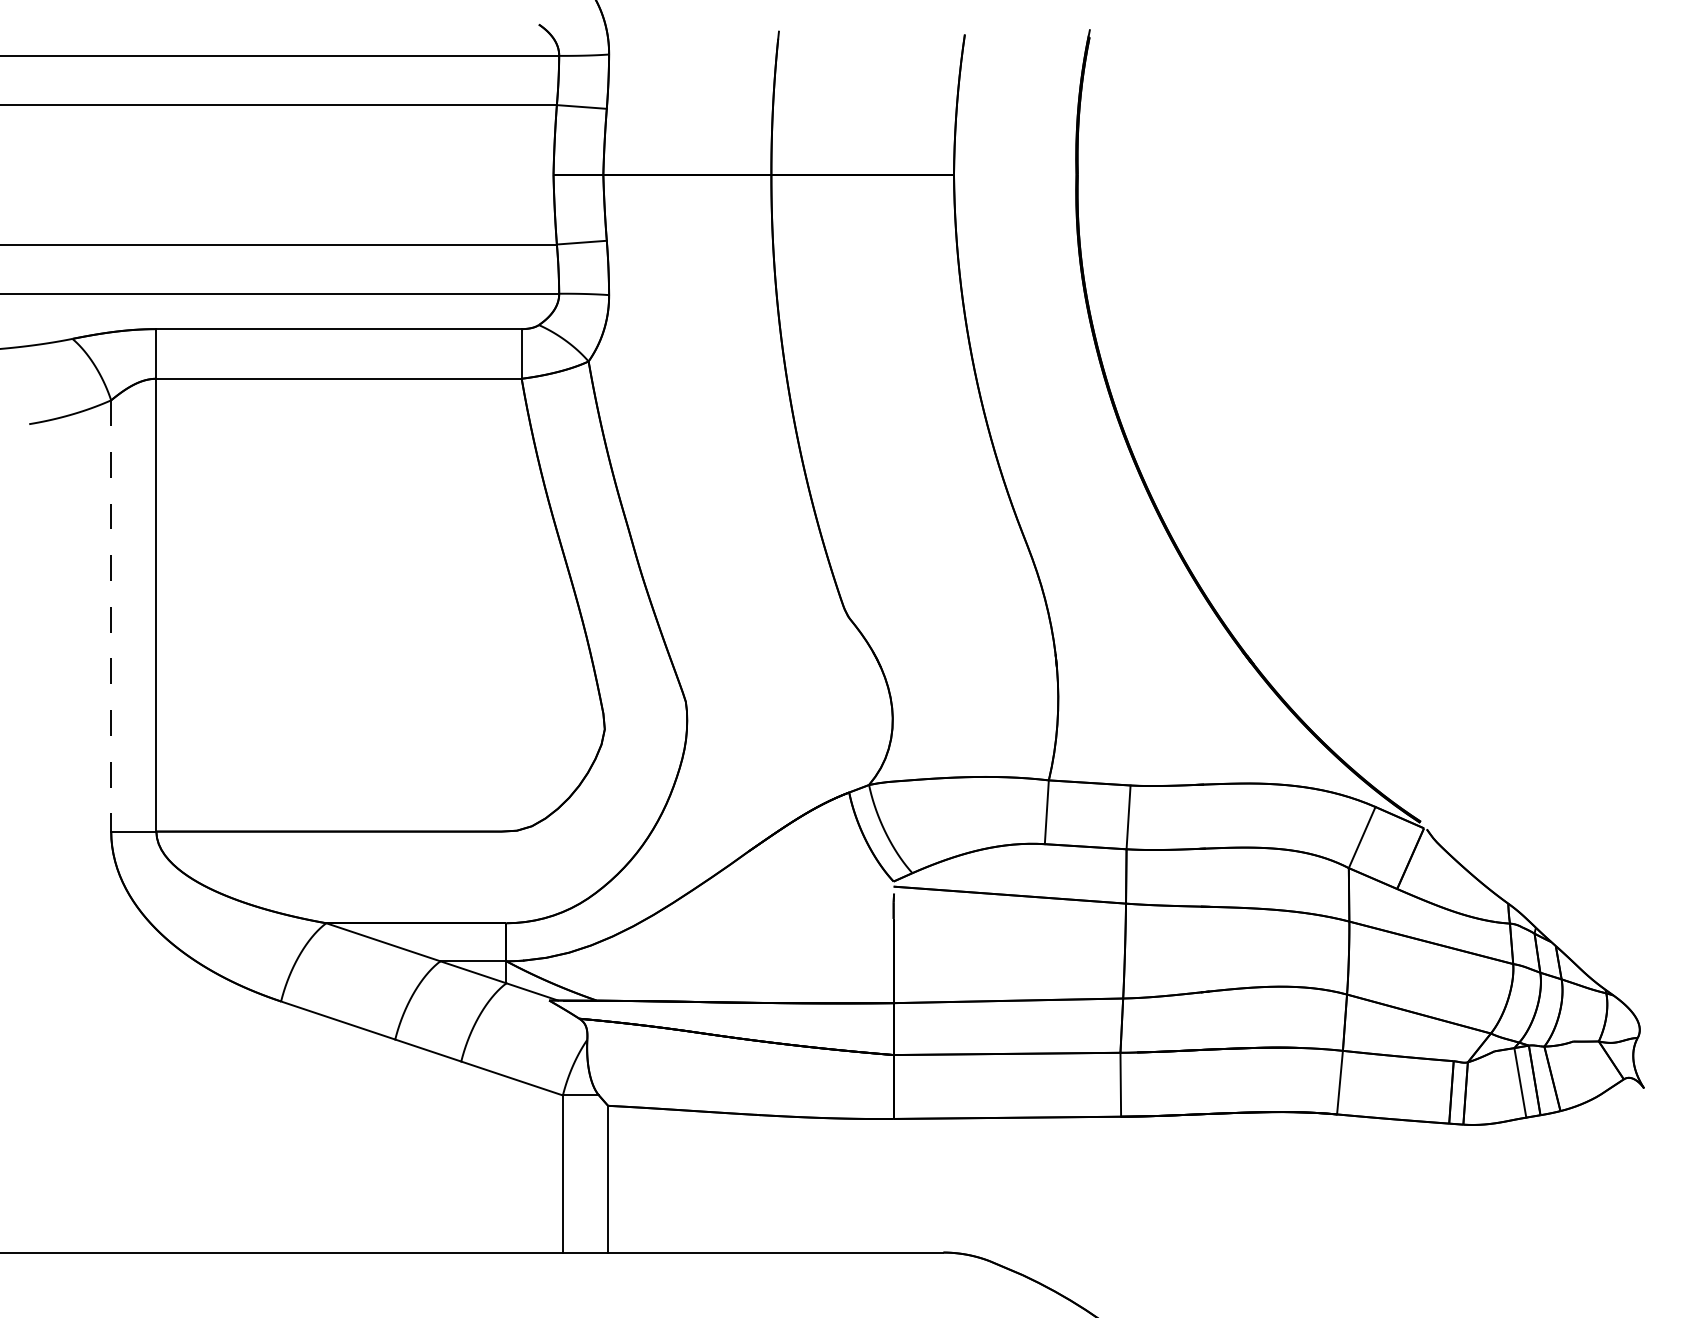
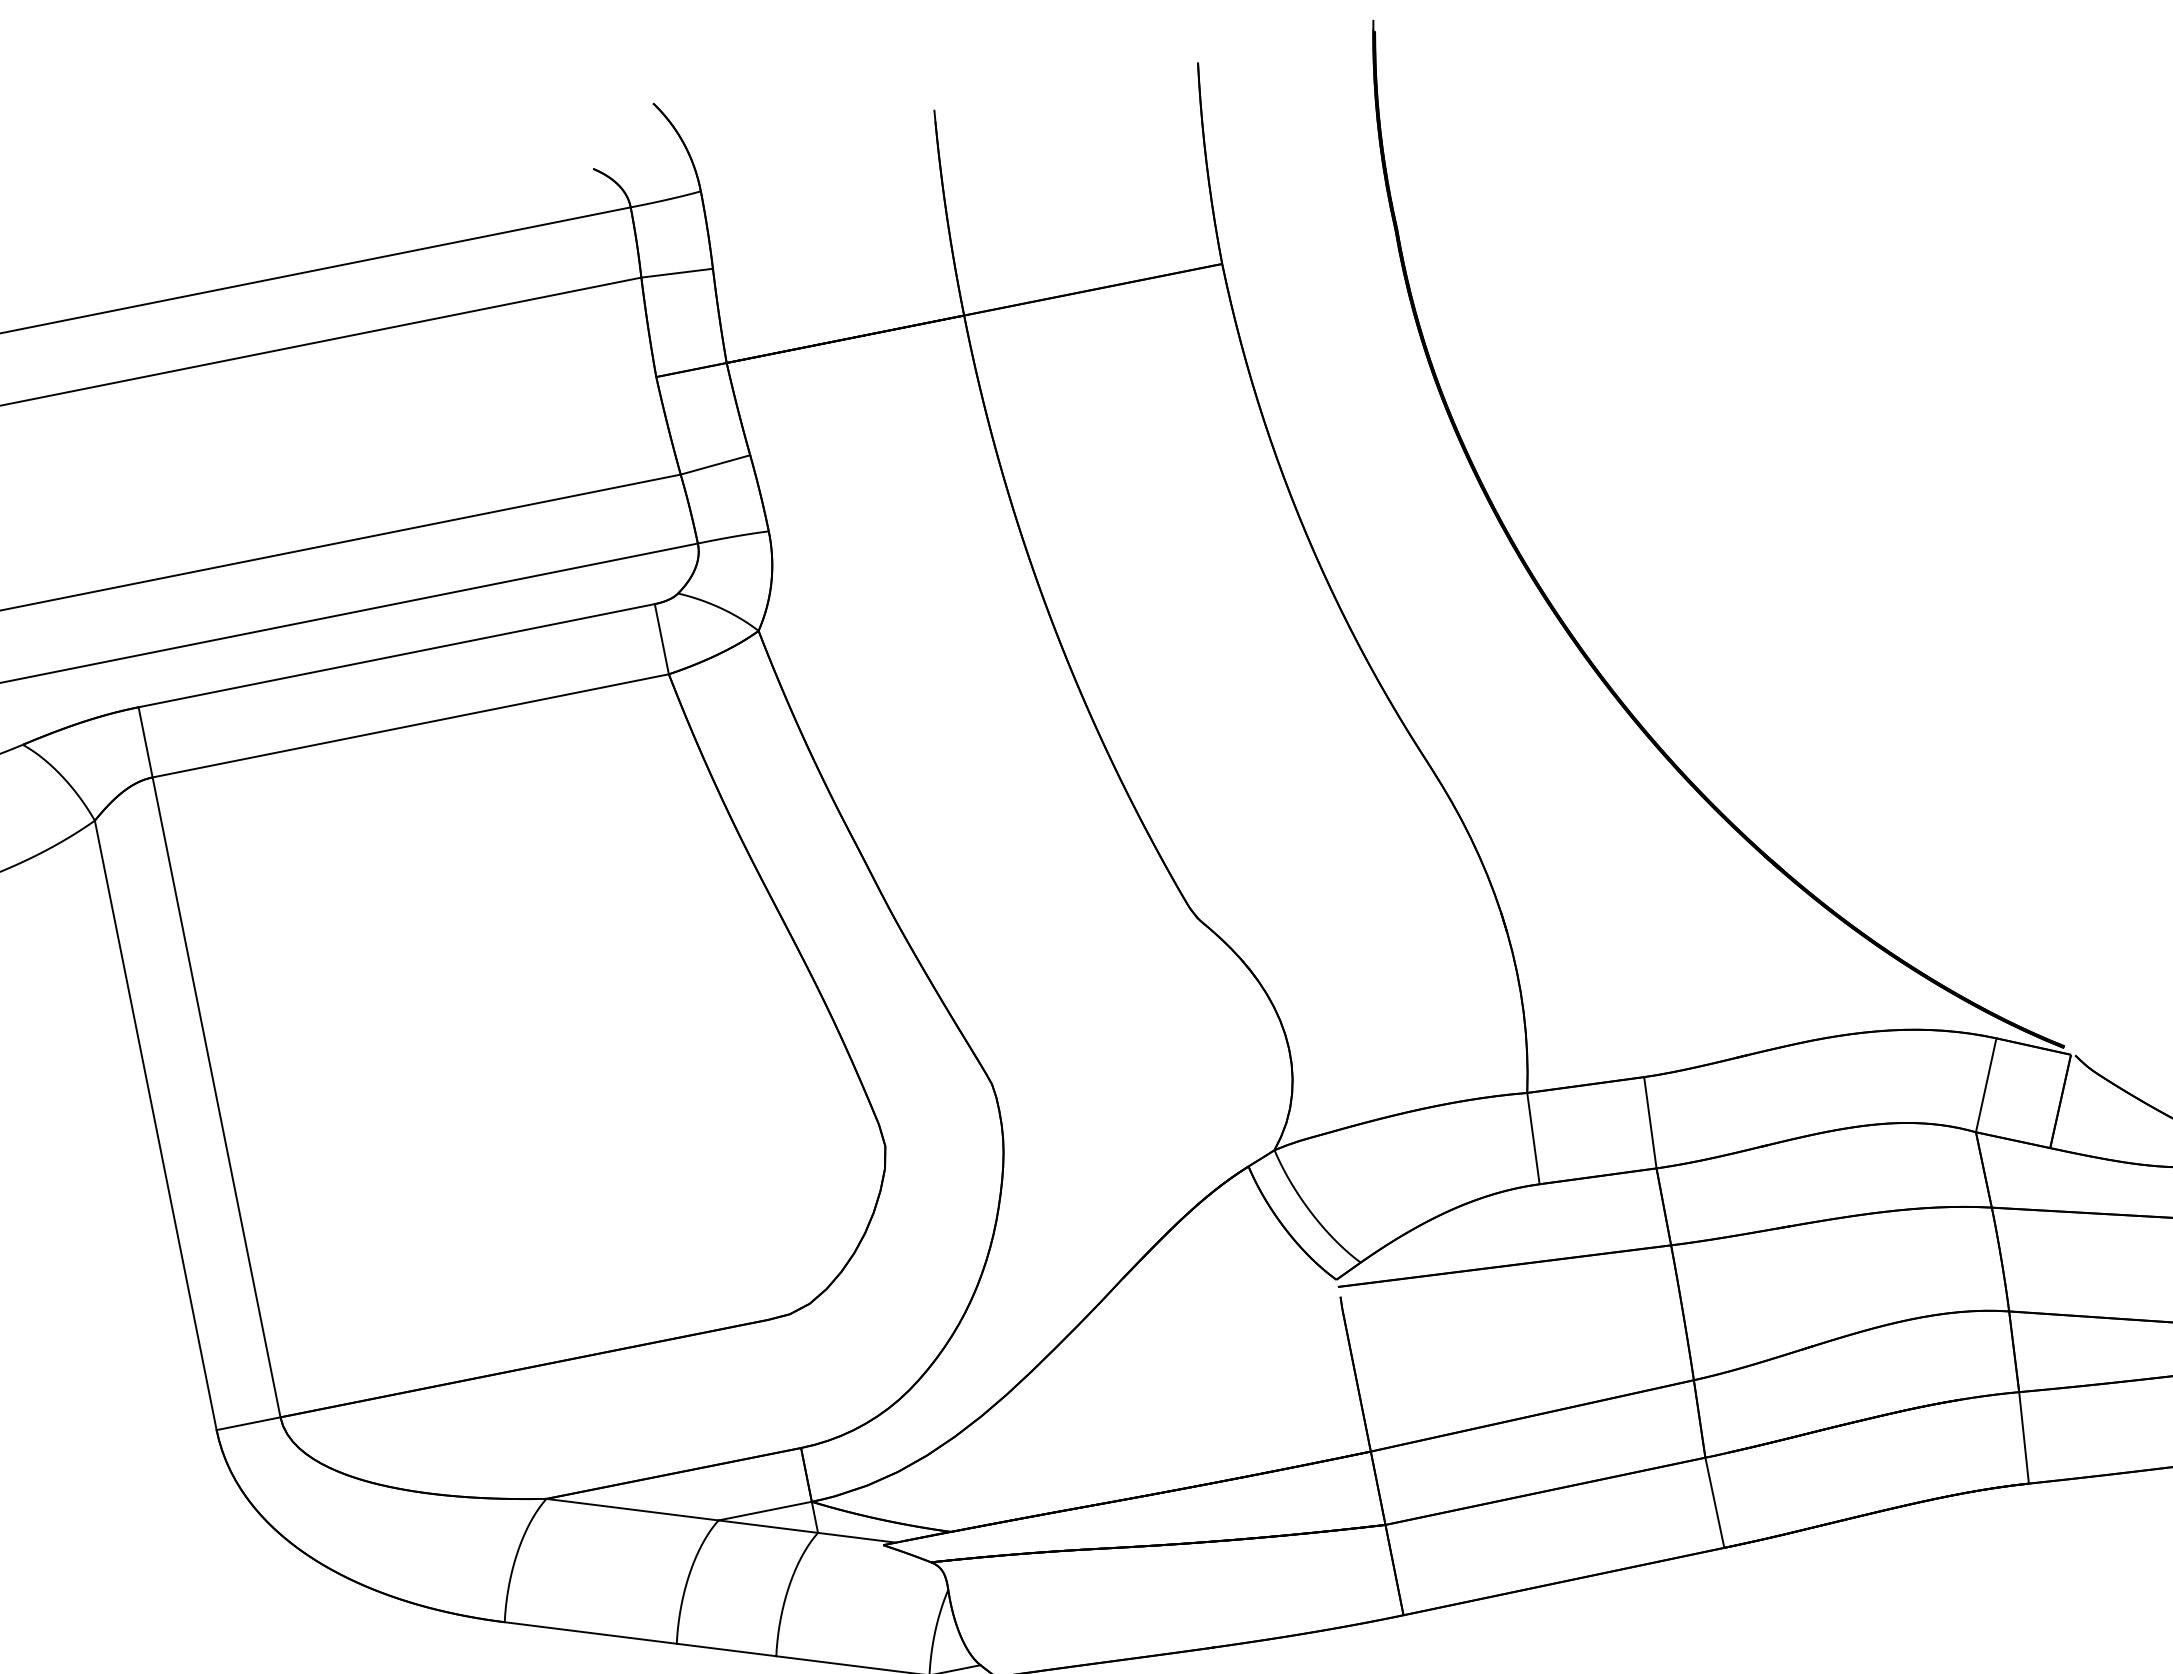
line: (111, 615) -> (156, 1124), dashed -> solid

